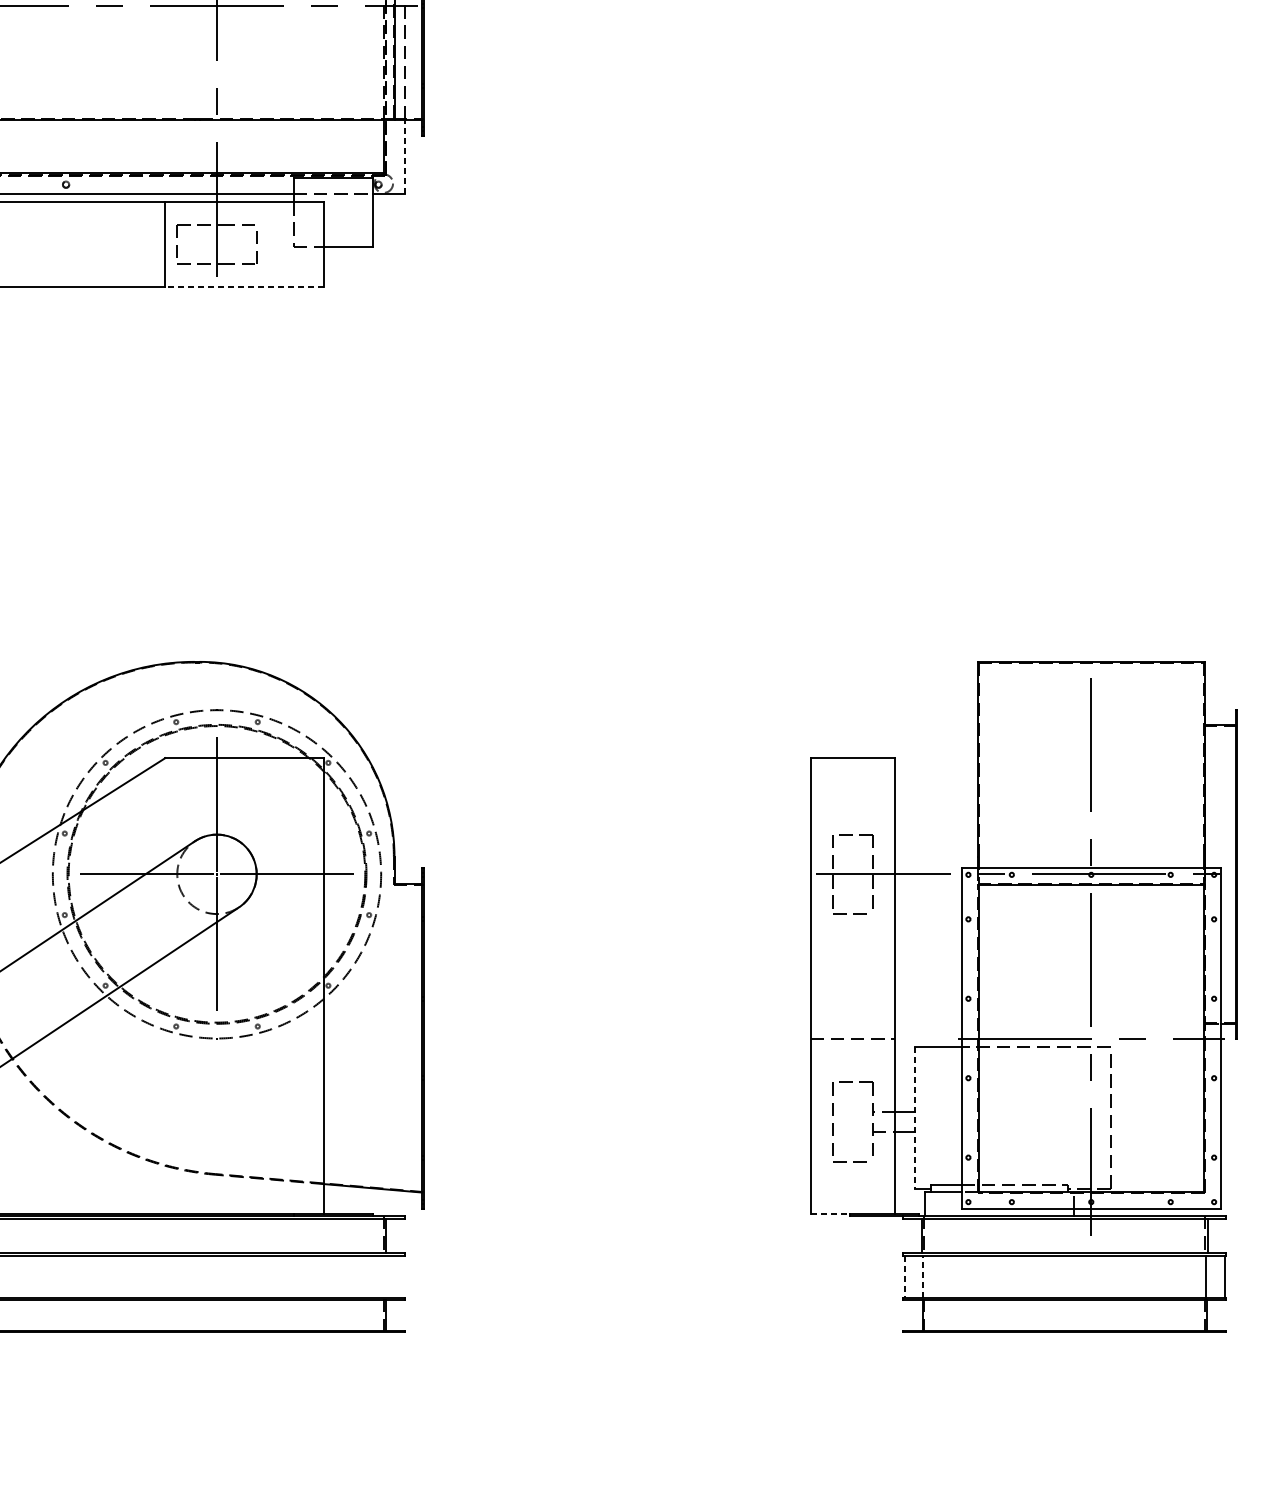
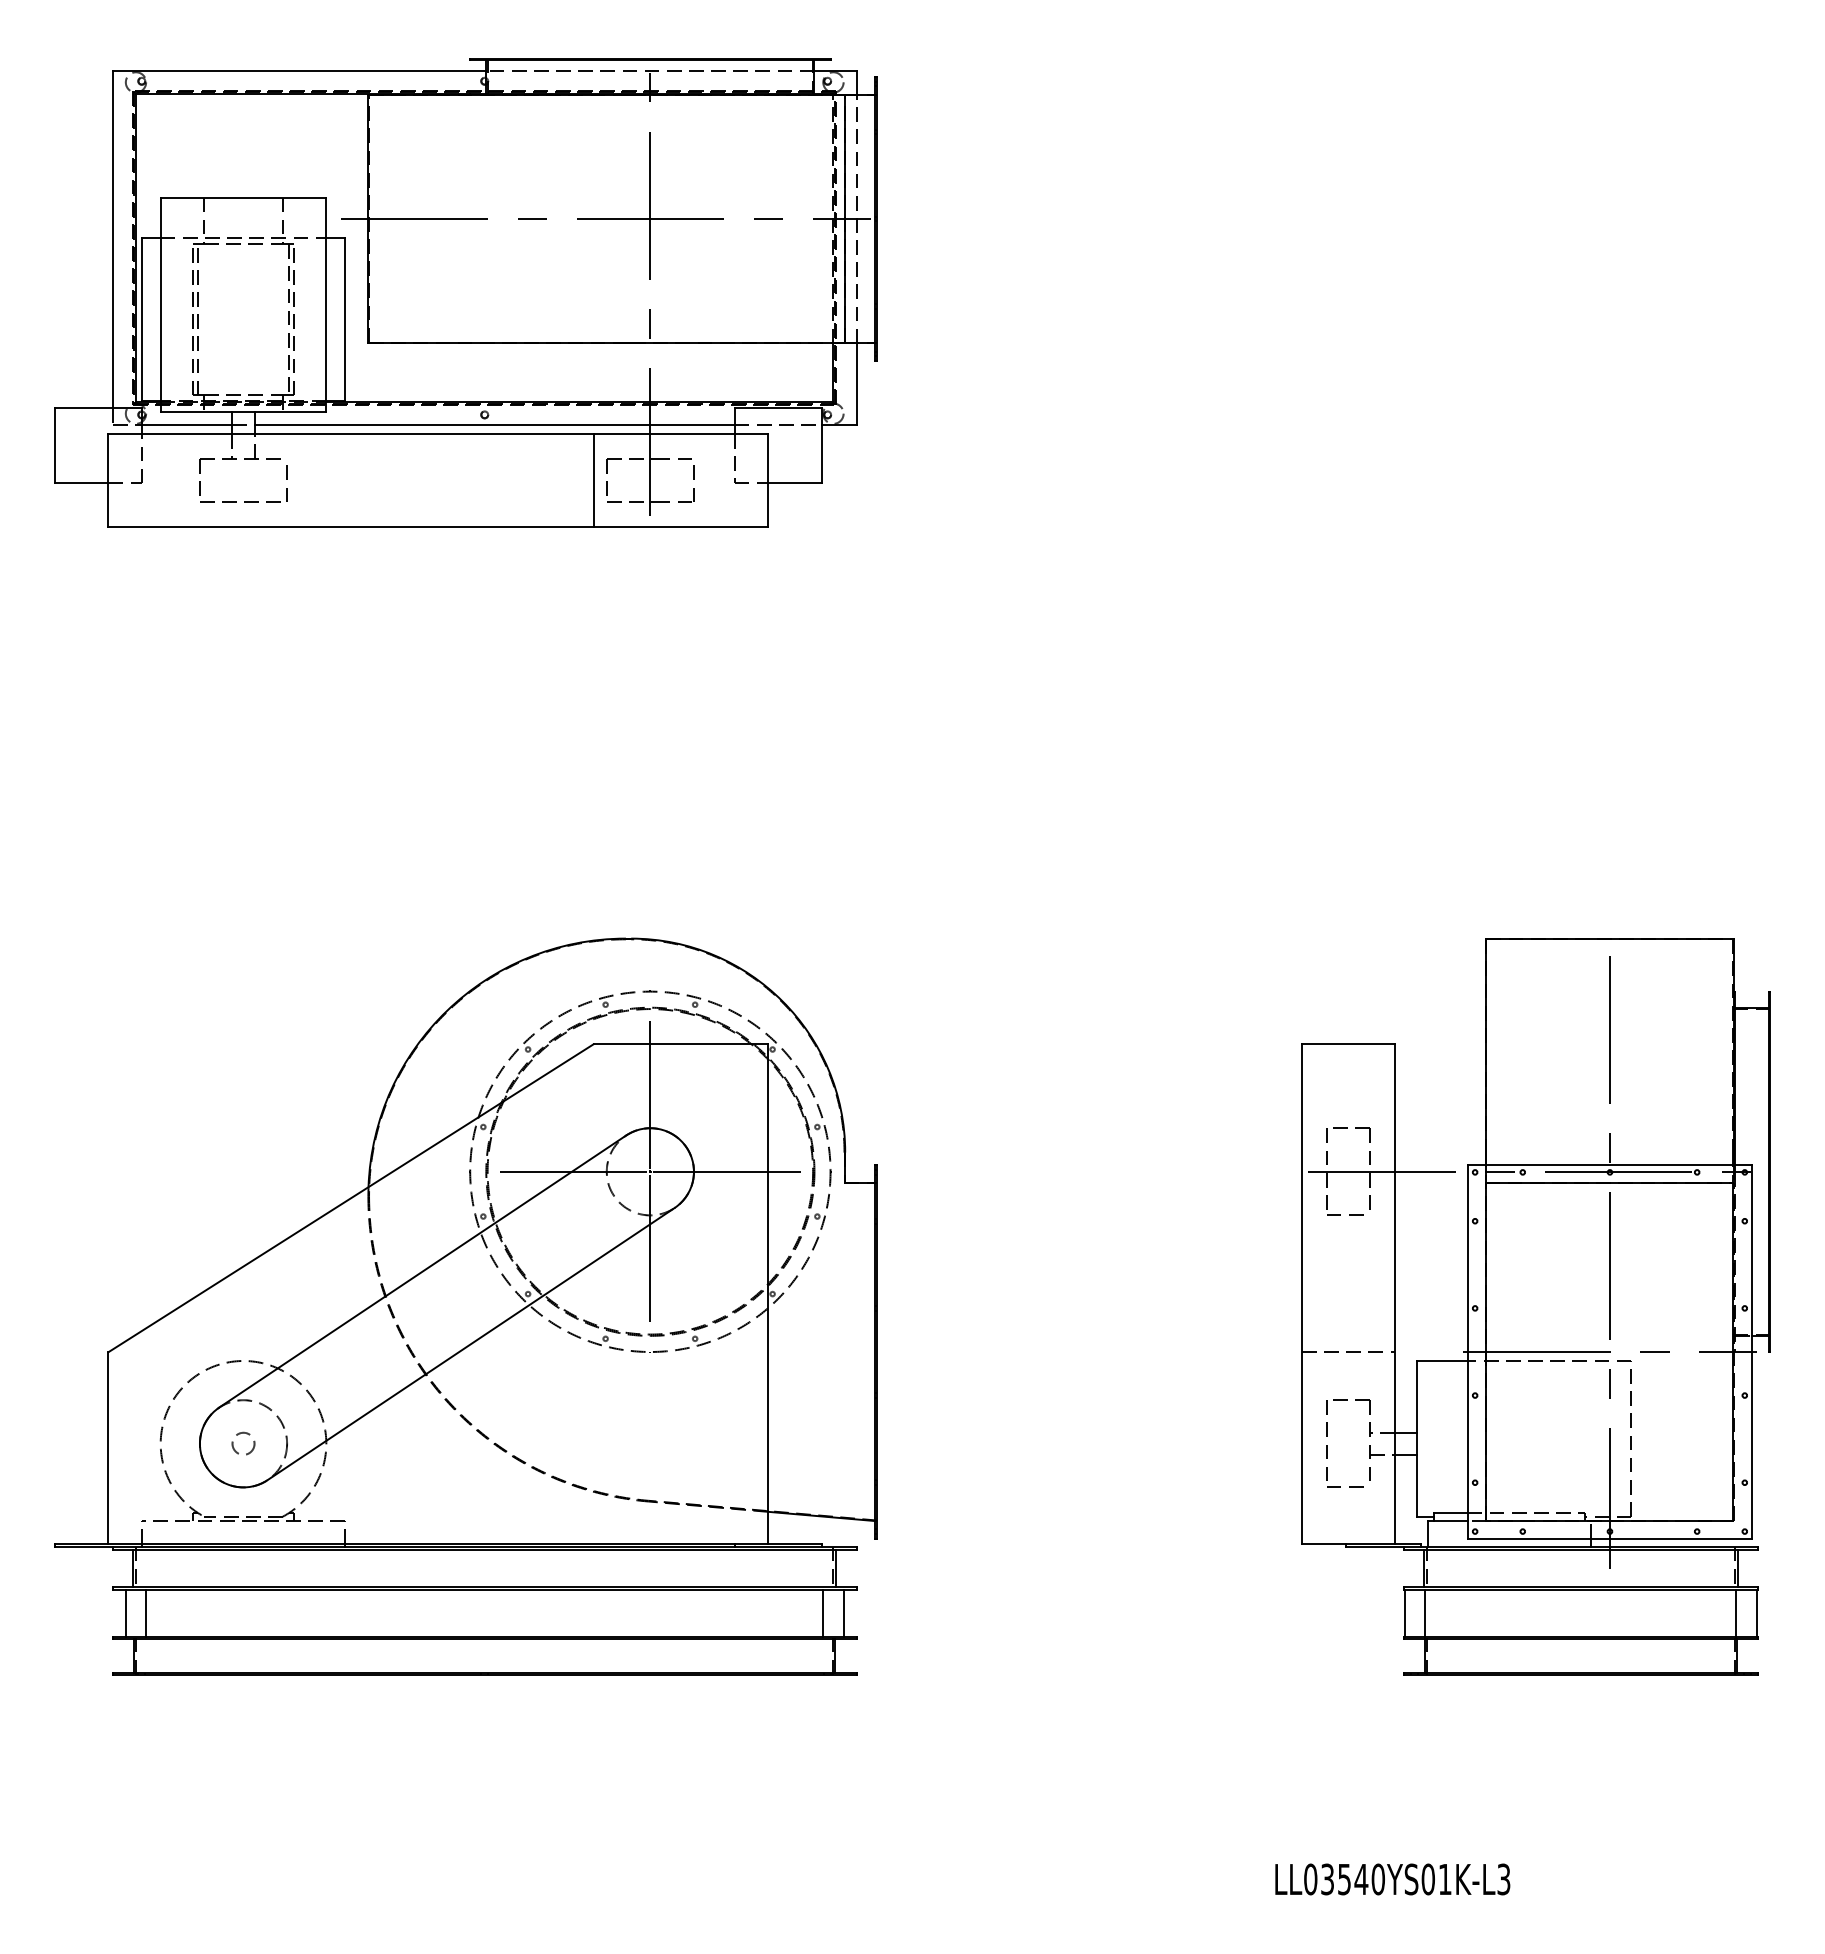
line: (404, 157) -> (856, 384), dashed -> solid
line: (244, 287) -> (680, 527), dashed -> solid
line: (915, 1117) -> (1416, 1438), dashed -> solid
line: (830, 1213) -> (1323, 1544), dashed -> solid
line: (374, 1276) -> (823, 1613), added
line: (392, 1276) -> (843, 1613), added
line: (923, 1276) -> (1425, 1613), dashed -> solid
line: (904, 1277) -> (1405, 1614), dashed -> solid

